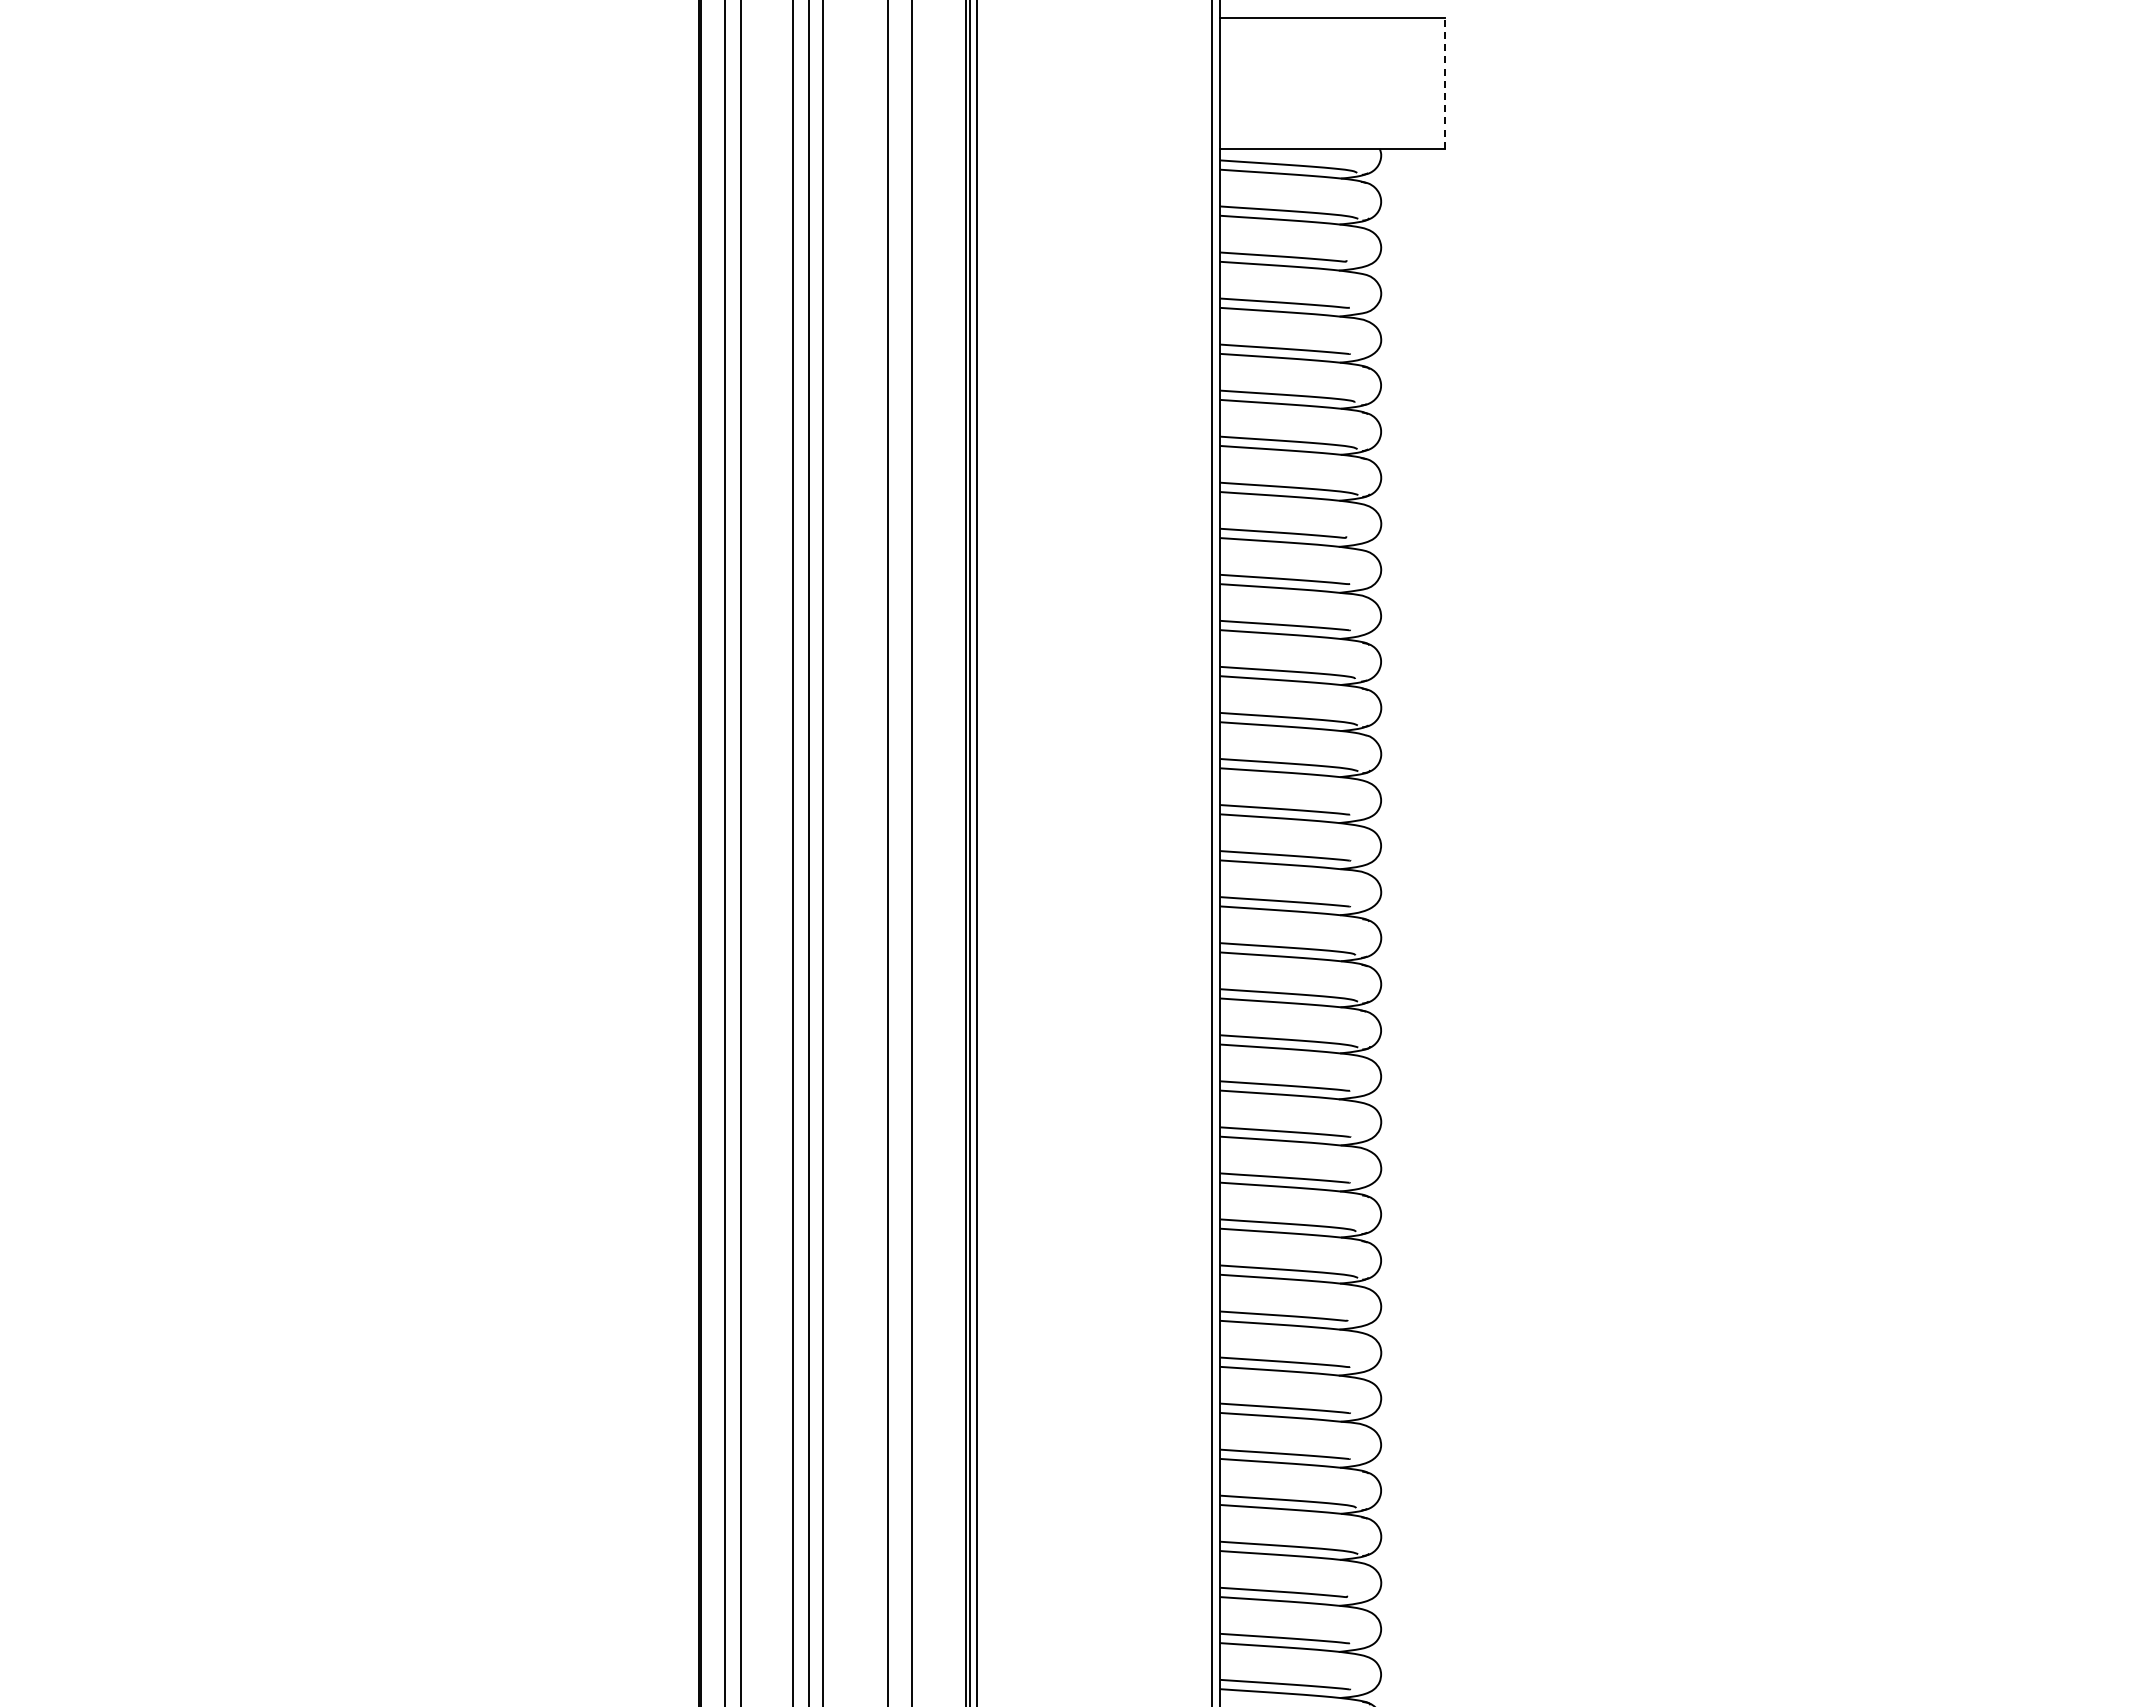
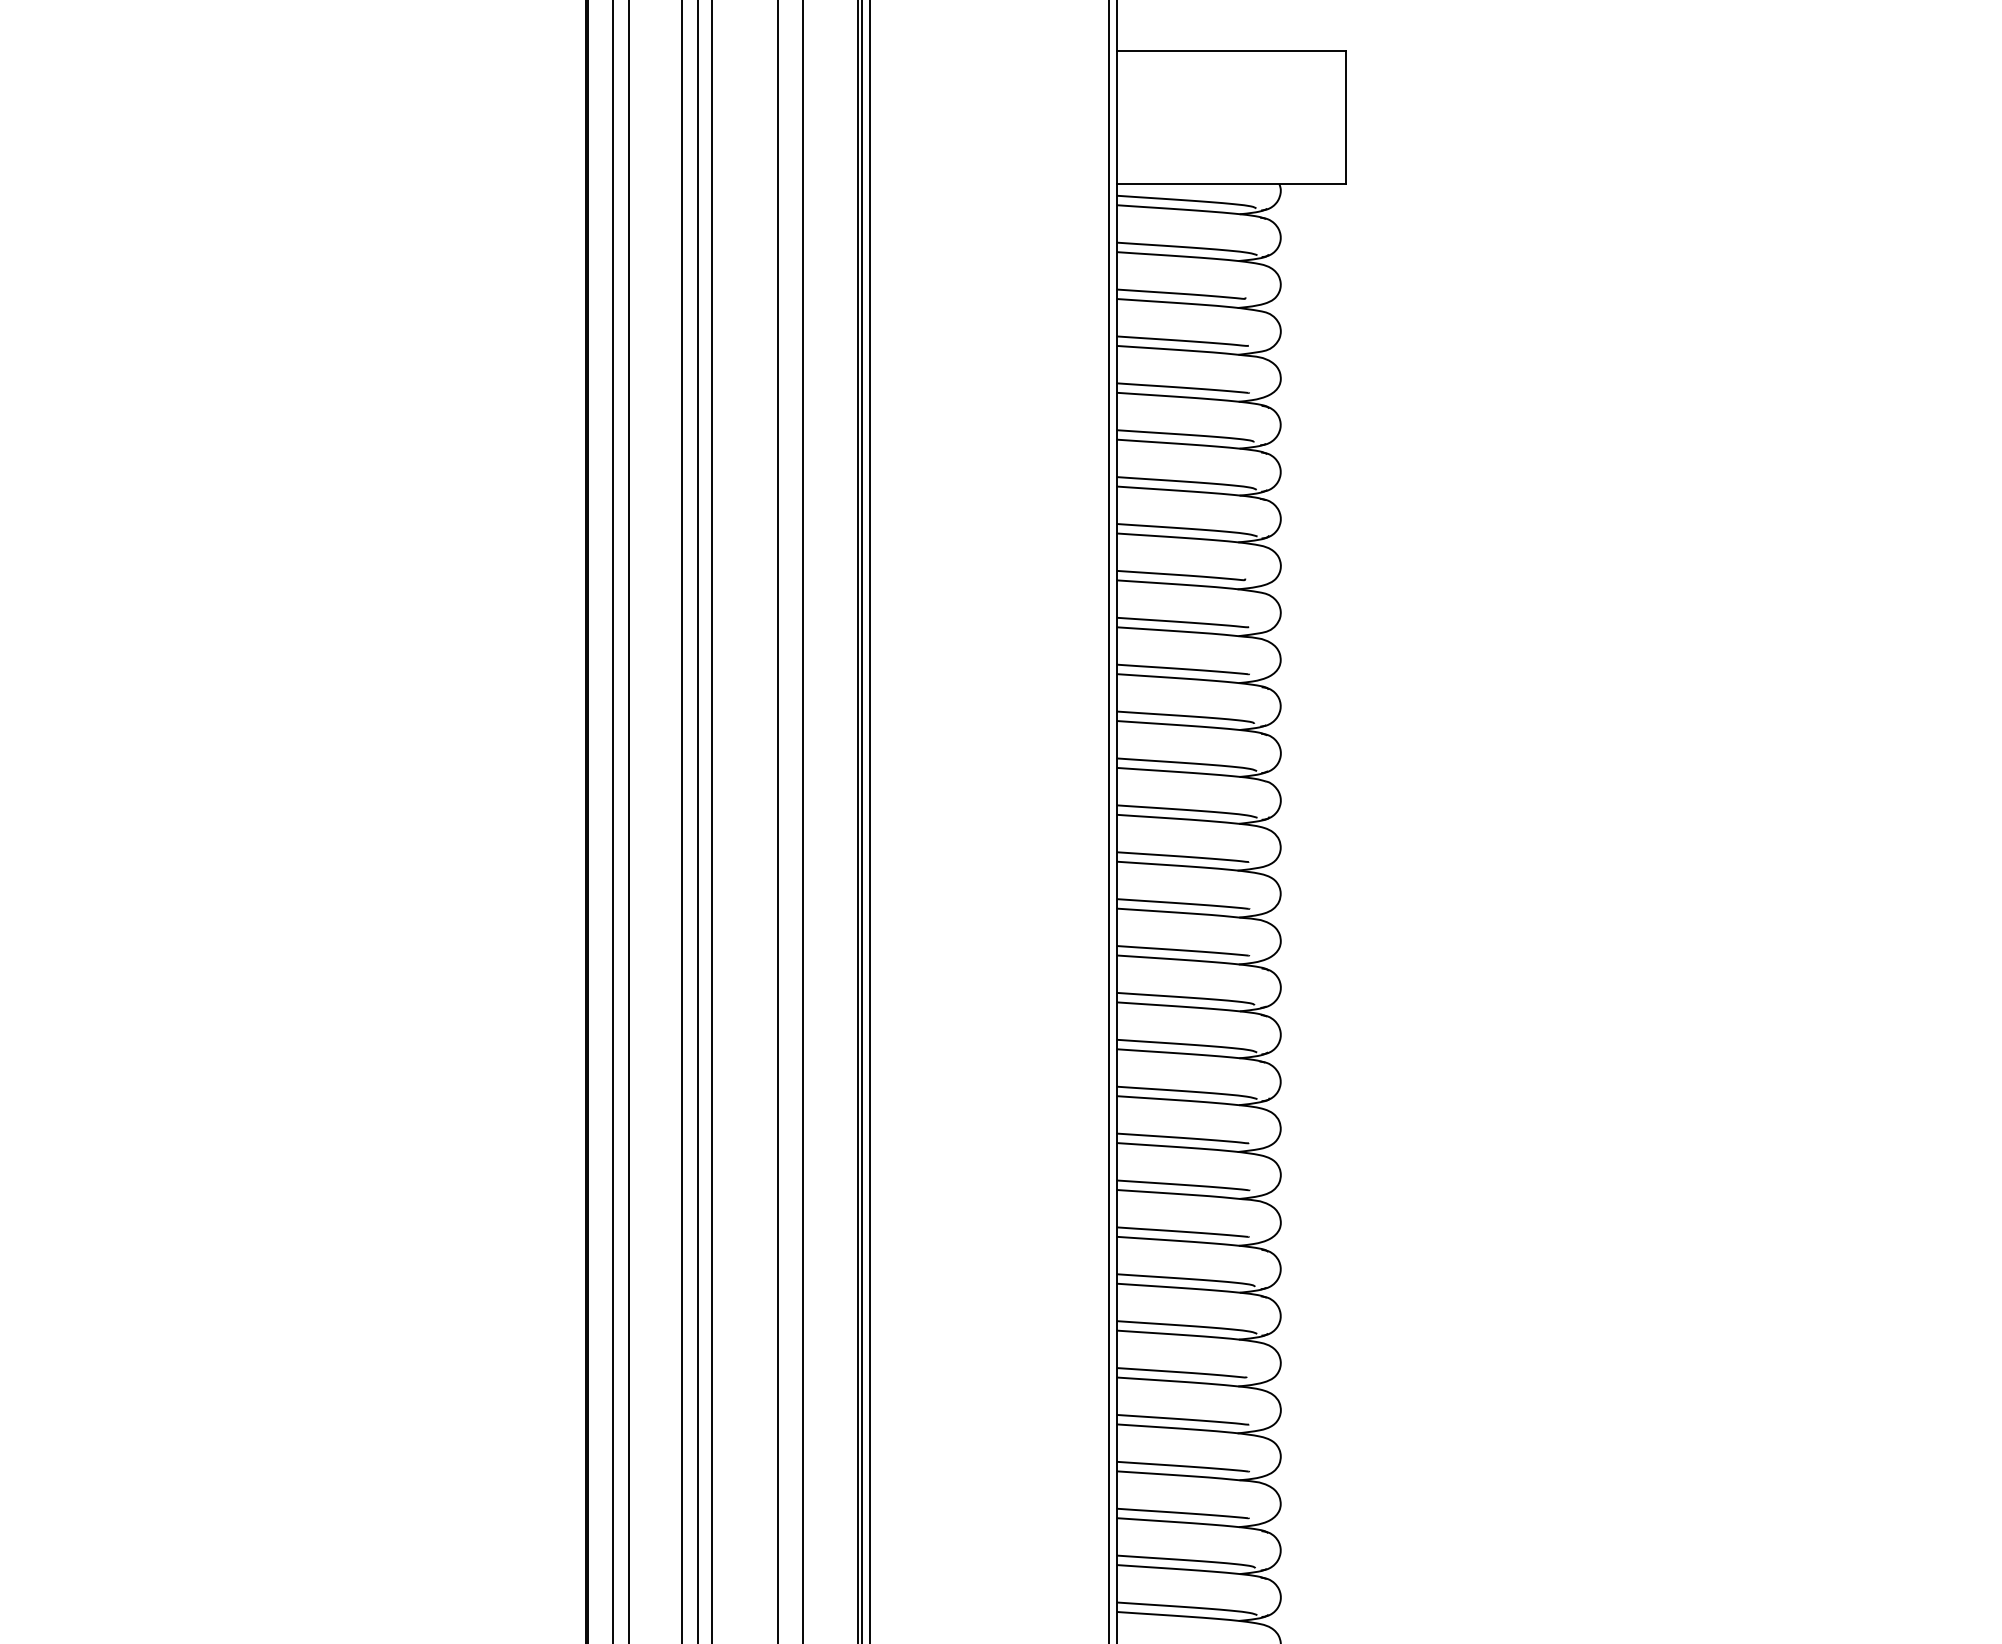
line: (1445, 82) -> (1346, 116), dashed -> solid

